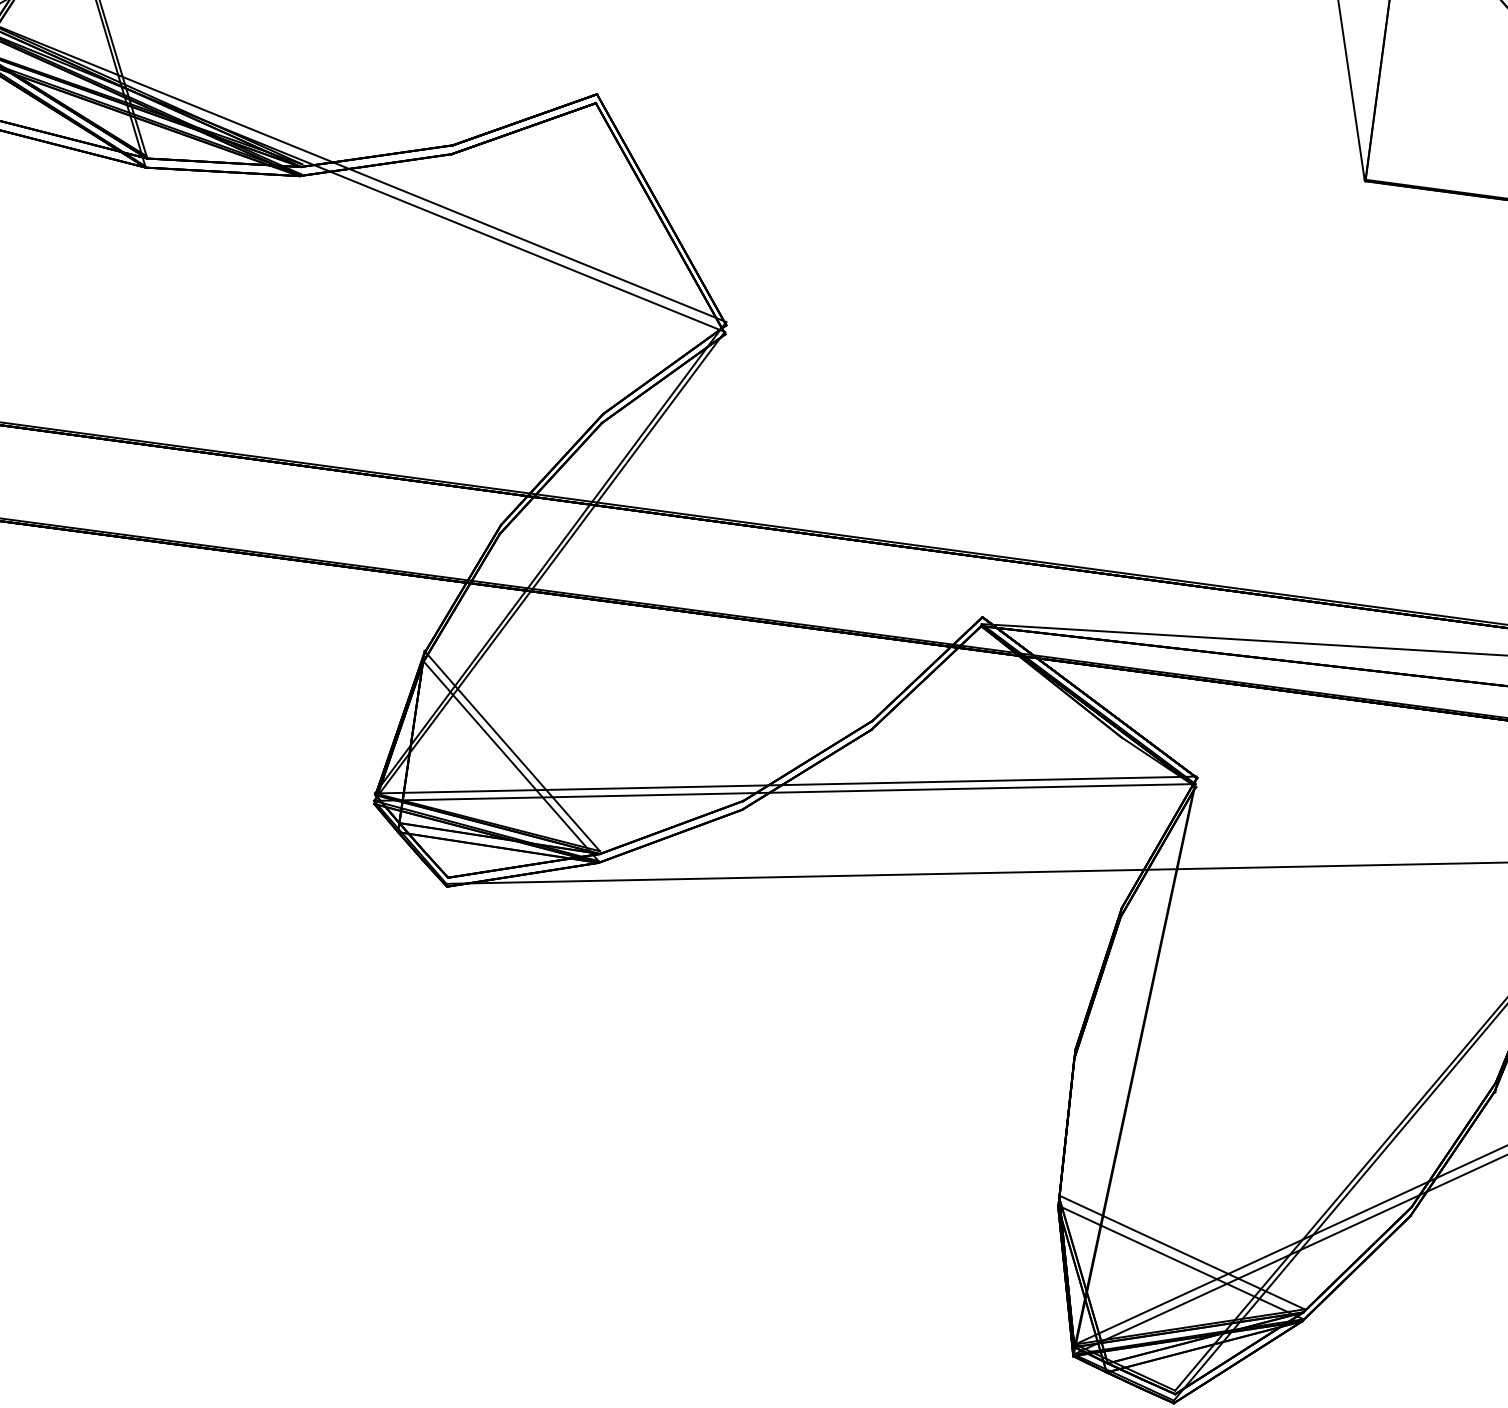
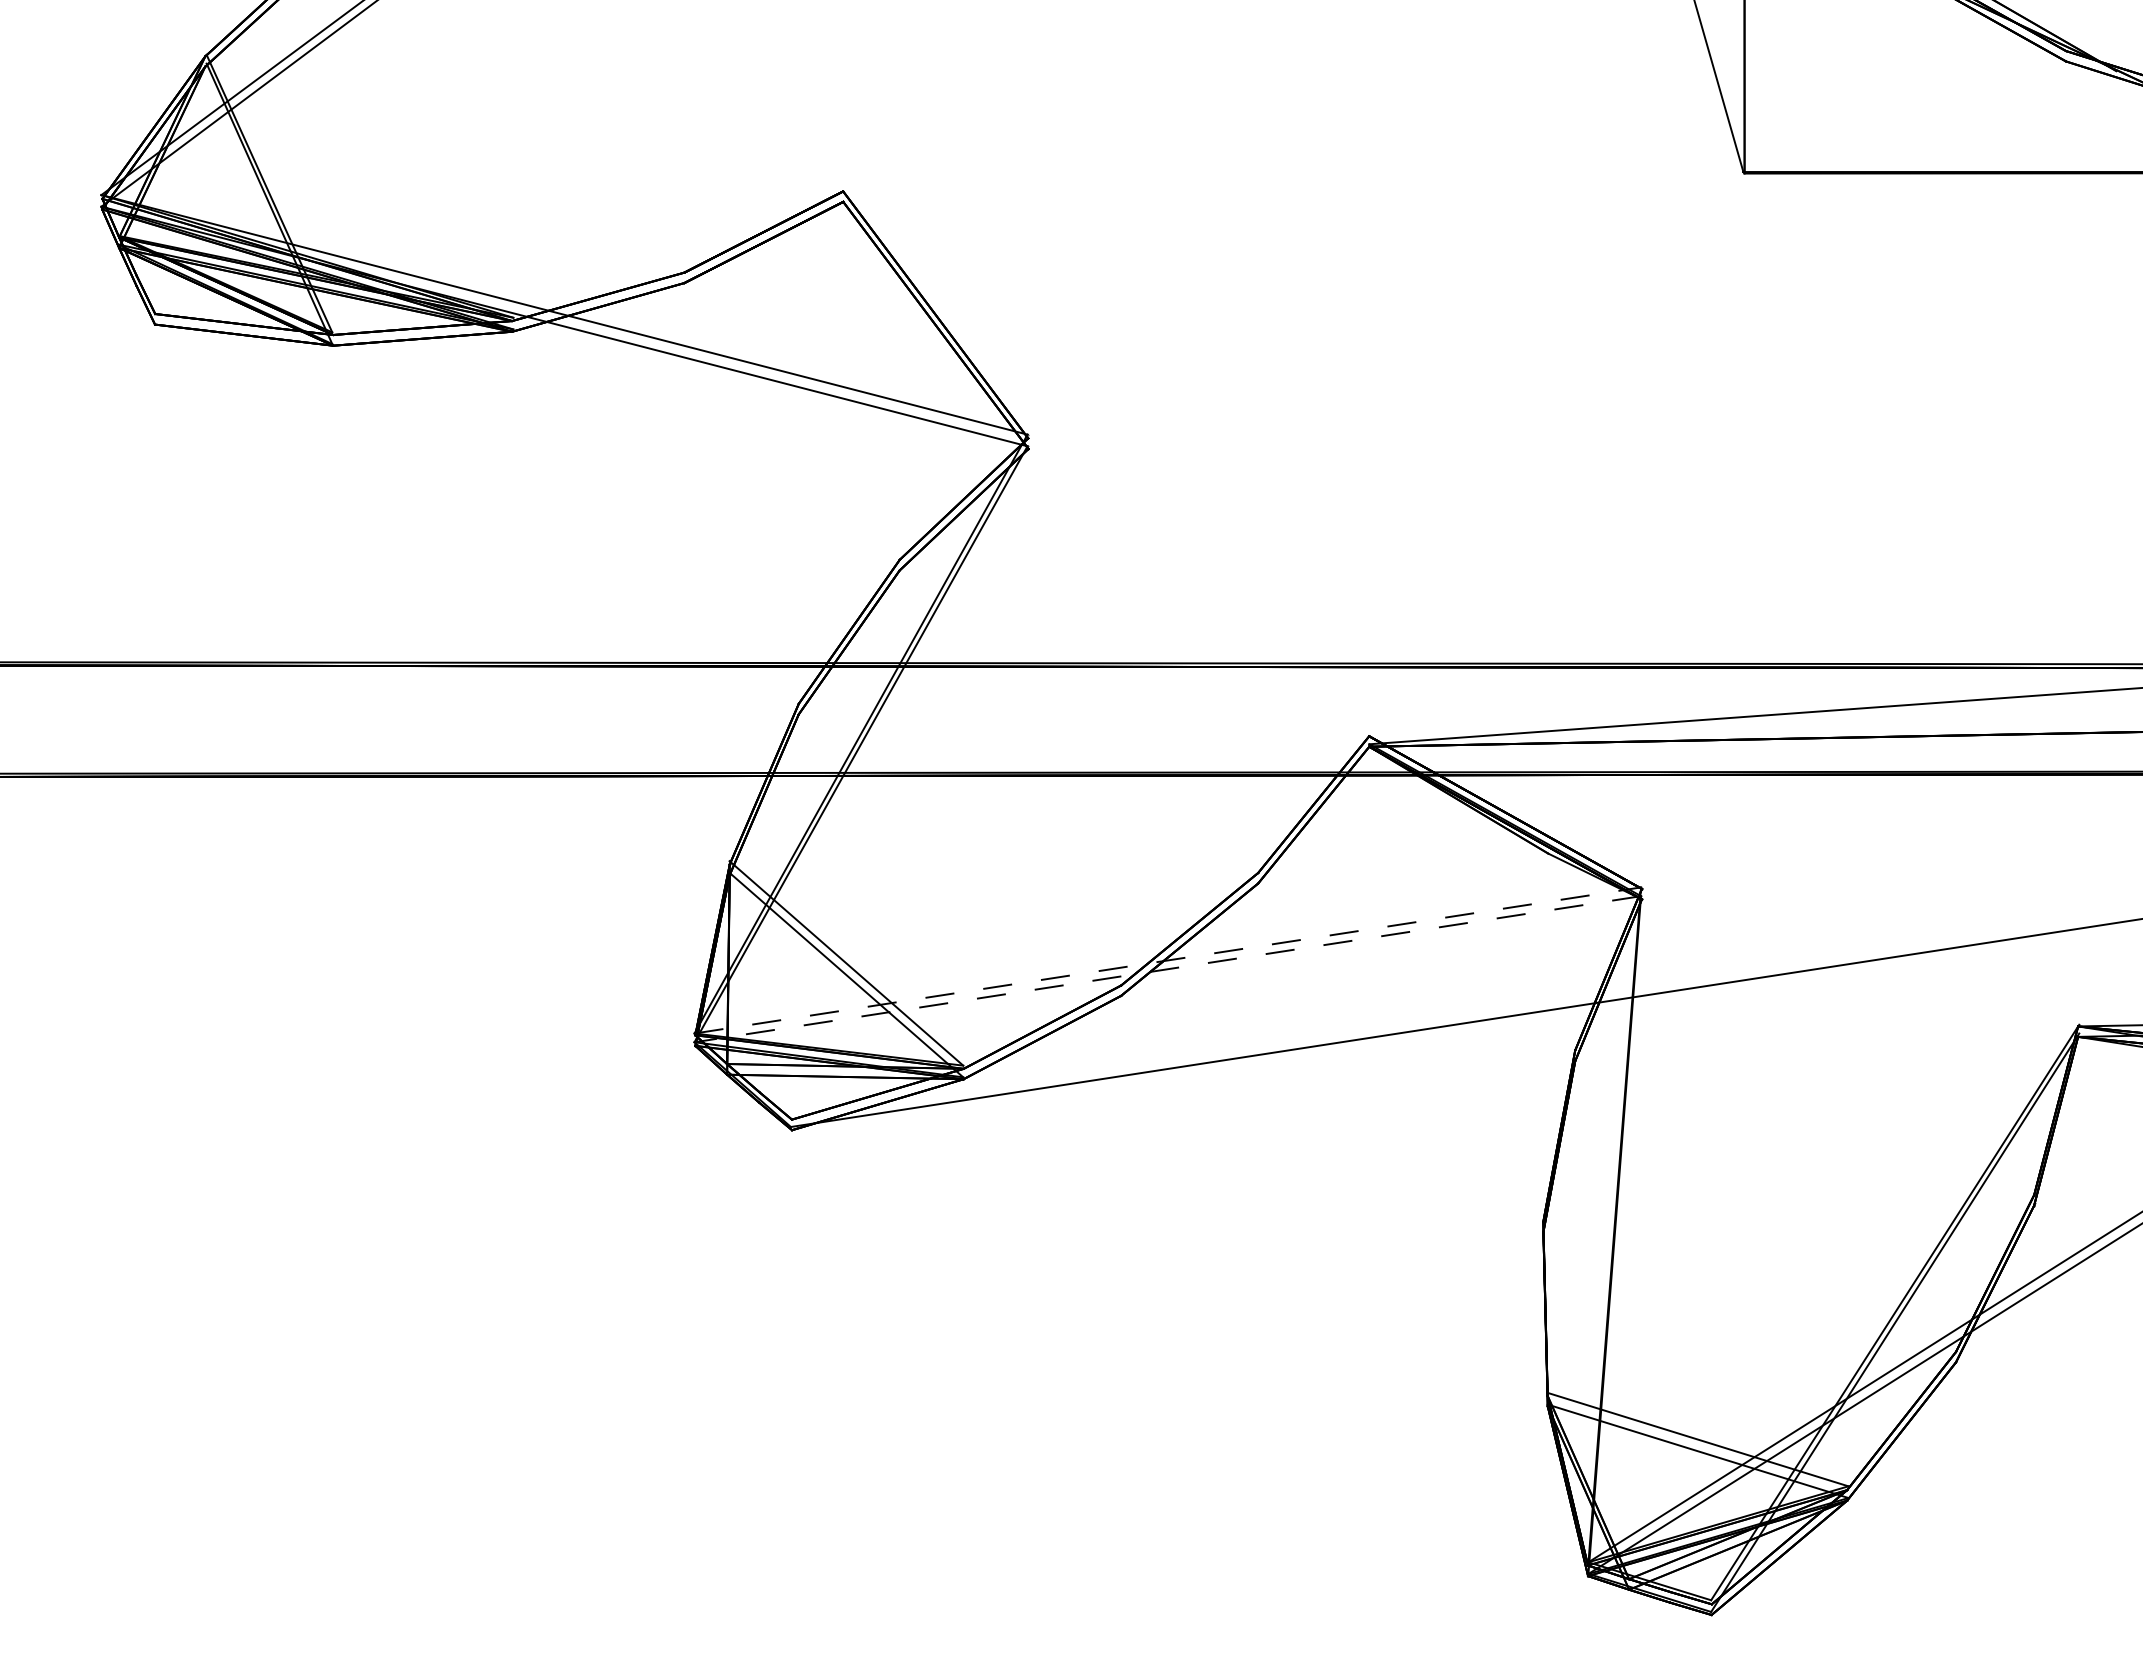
line: (785, 785) -> (1167, 960), solid -> dashed
line: (784, 792) -> (1167, 969), solid -> dashed

